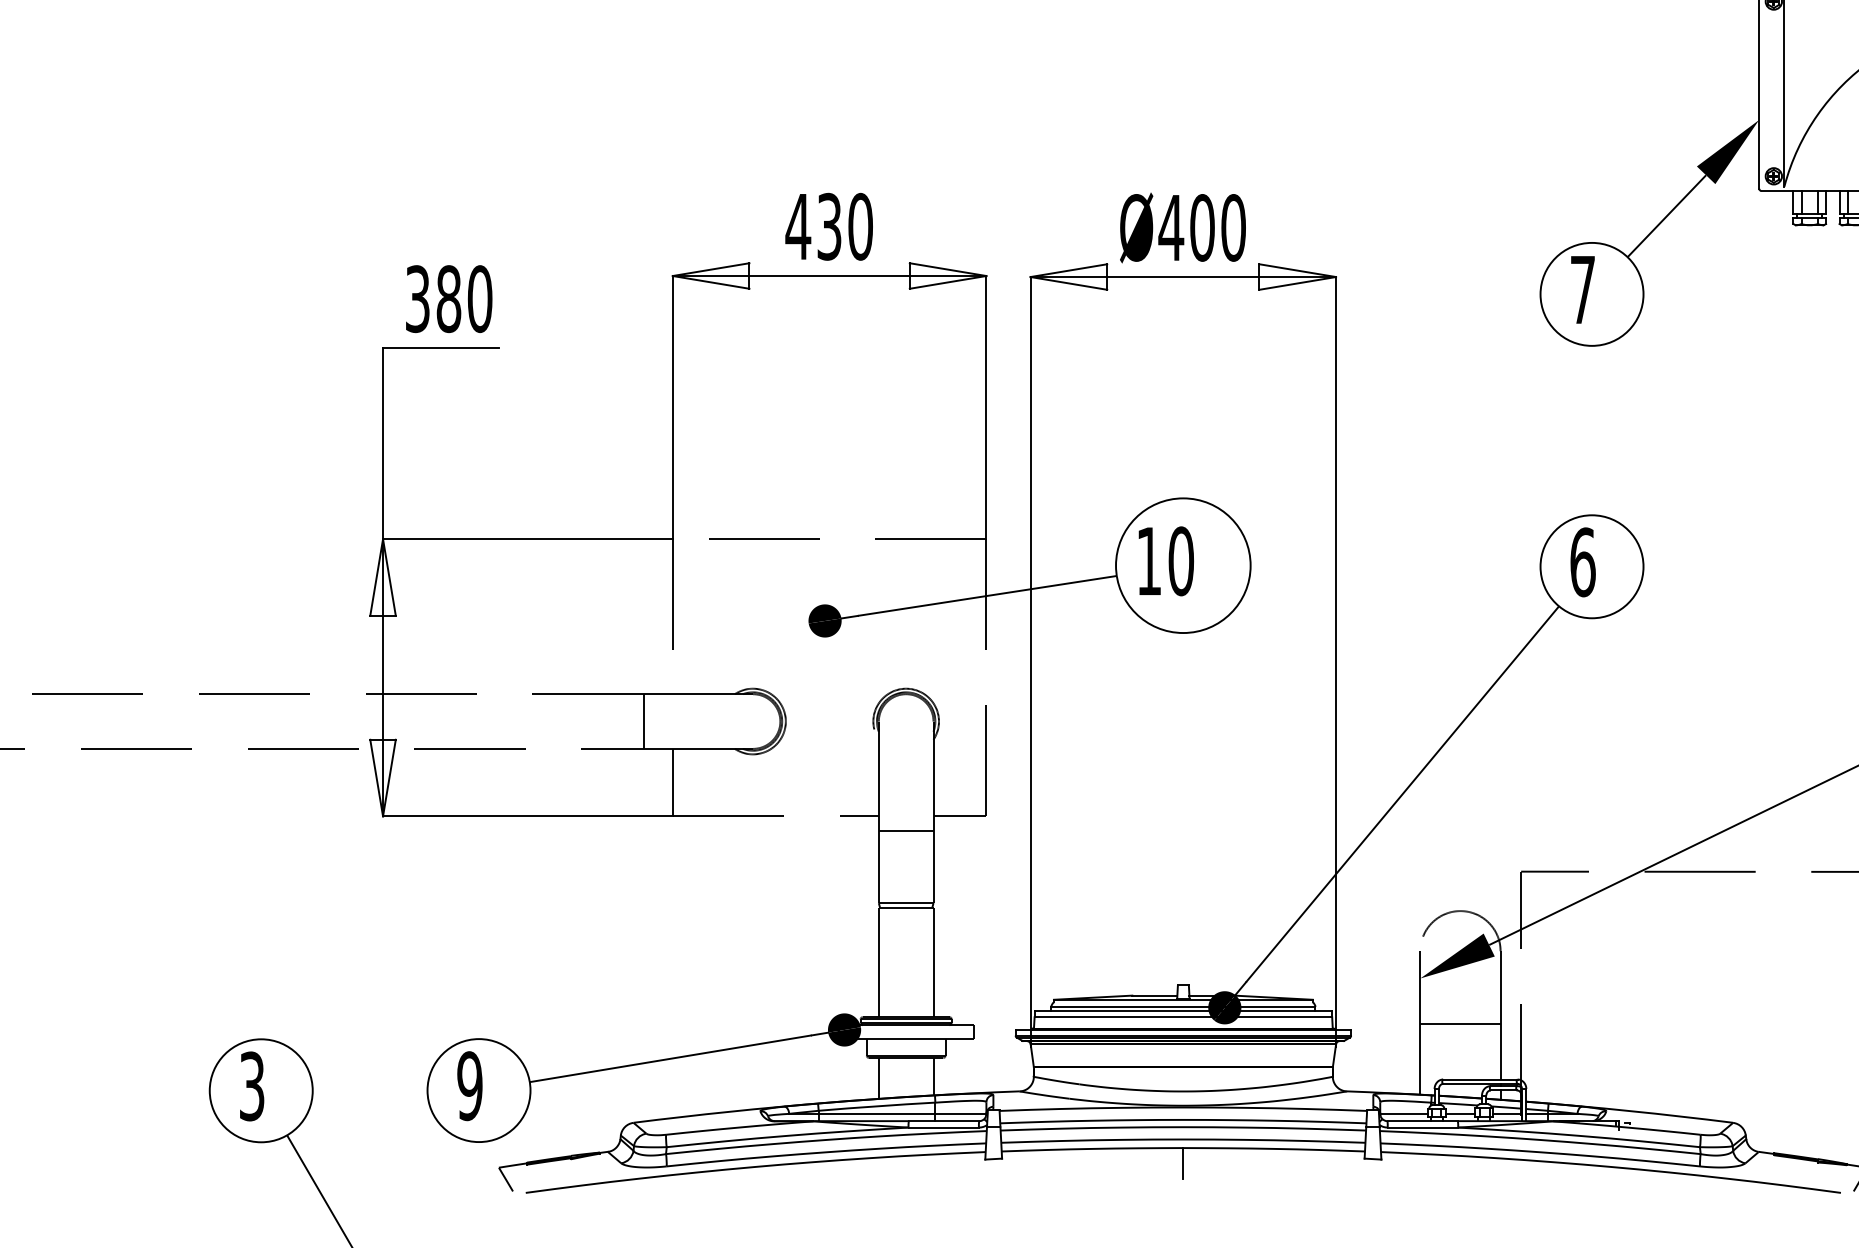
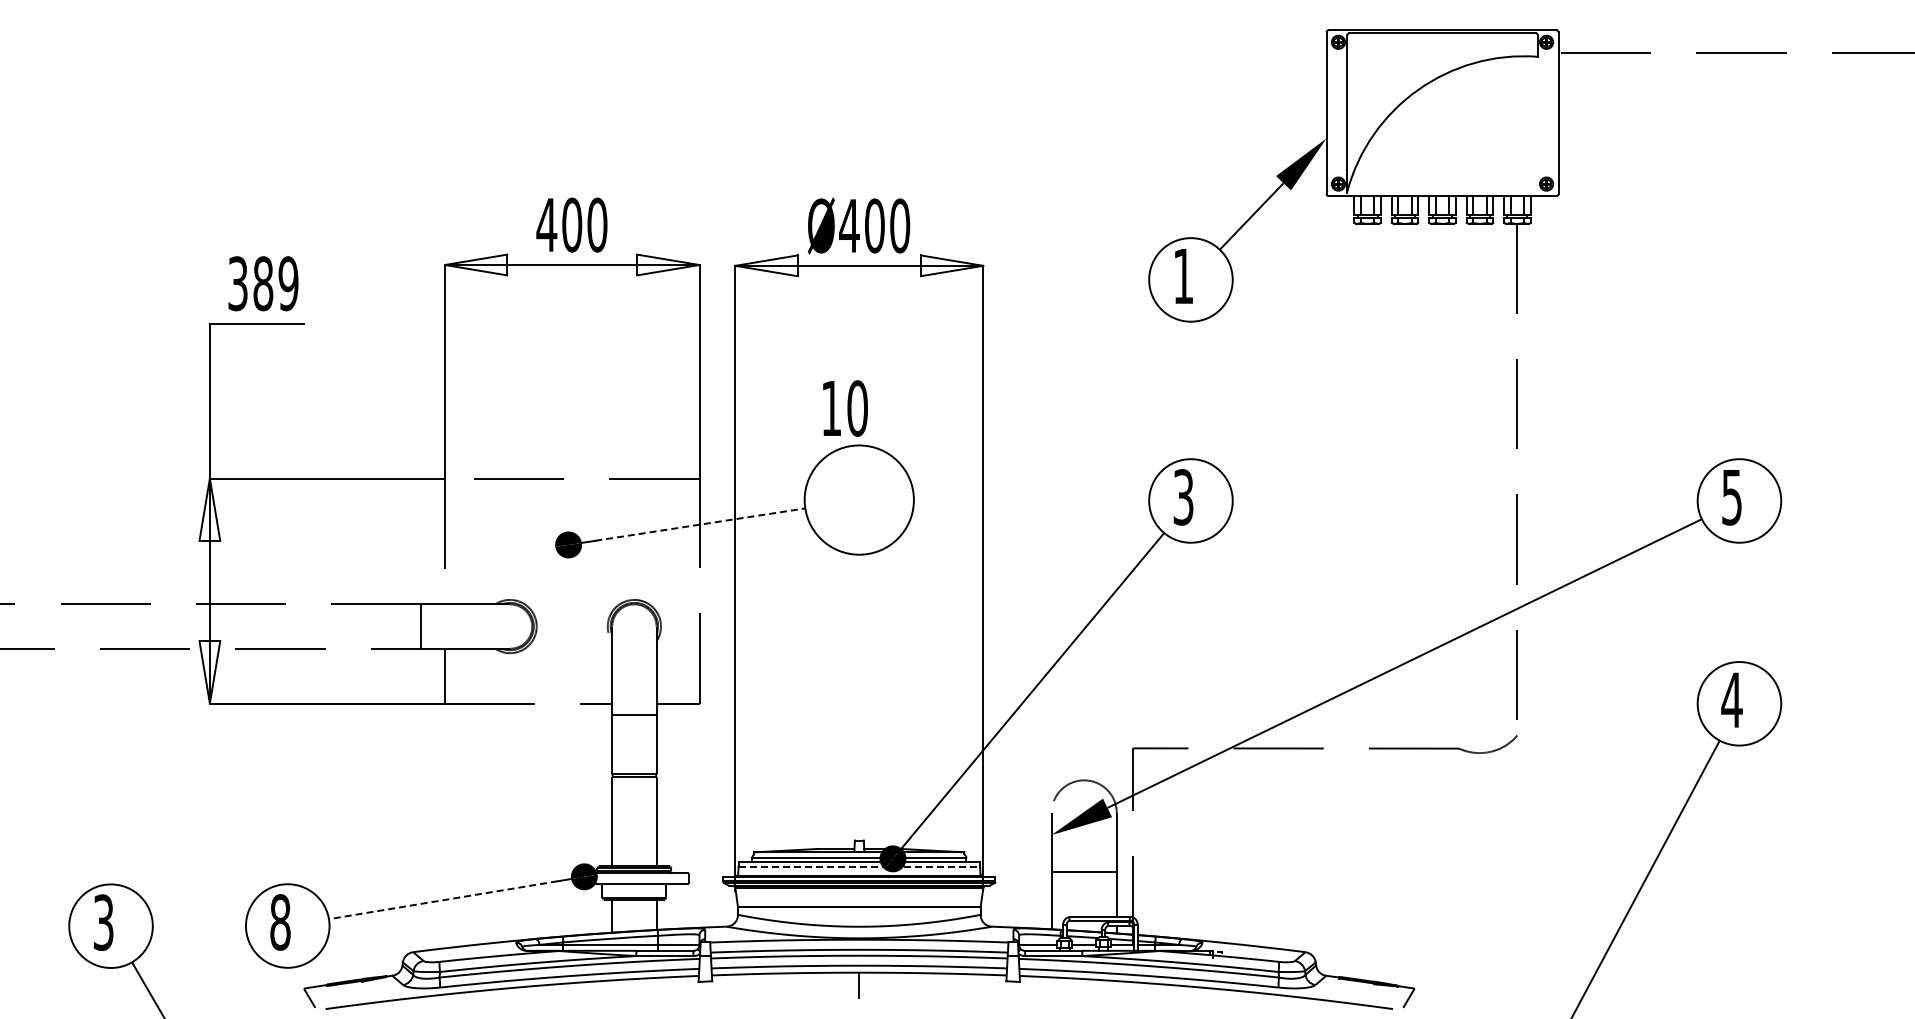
text: (829, 226) -> (572, 224), 430 -> 400
text: (1582, 290) -> (1183, 276), 7 -> 1
text: (479, 298) -> (288, 283), 380 -> 389
text: (1166, 561) -> (845, 408), moved
text: (1582, 562) -> (1183, 497), 6 -> 3
line: (987, 595) -> (700, 524), solid -> dashed
line: (1183, 1017) -> (859, 866), solid -> dashed
line: (670, 1059) -> (443, 900), solid -> dashed
text: (470, 1086) -> (280, 922), 9 -> 8

